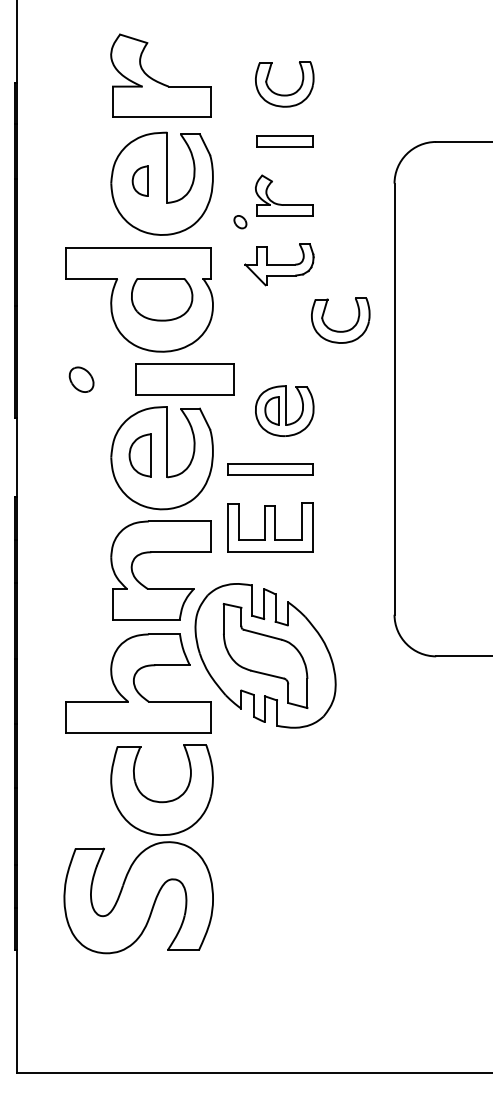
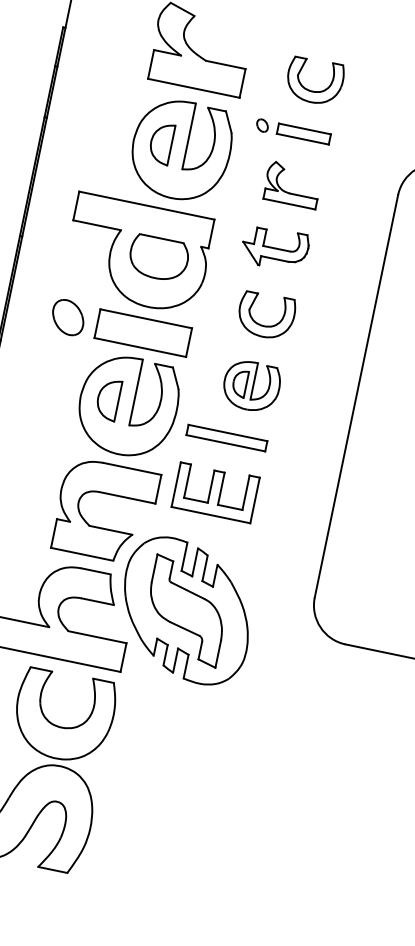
part: (139, 181) -> (160, 143), size x1.43
part: (240, 222) -> (262, 125), moved
part: (339, 330) -> (263, 324), moved
part: (81, 379) -> (68, 317), size x1.43
part: (184, 379) -> (142, 332), moved

